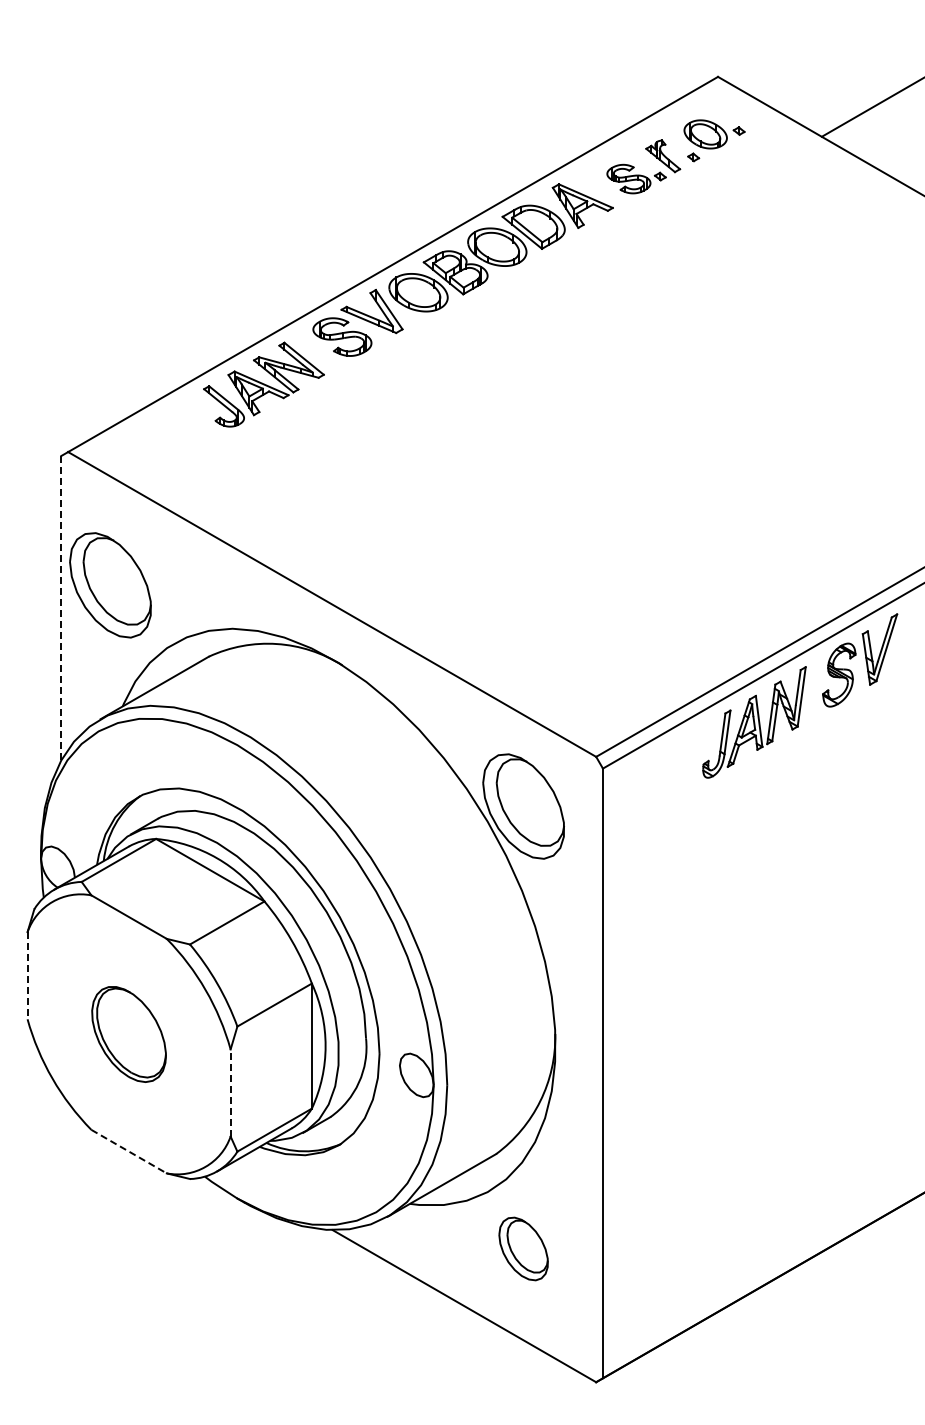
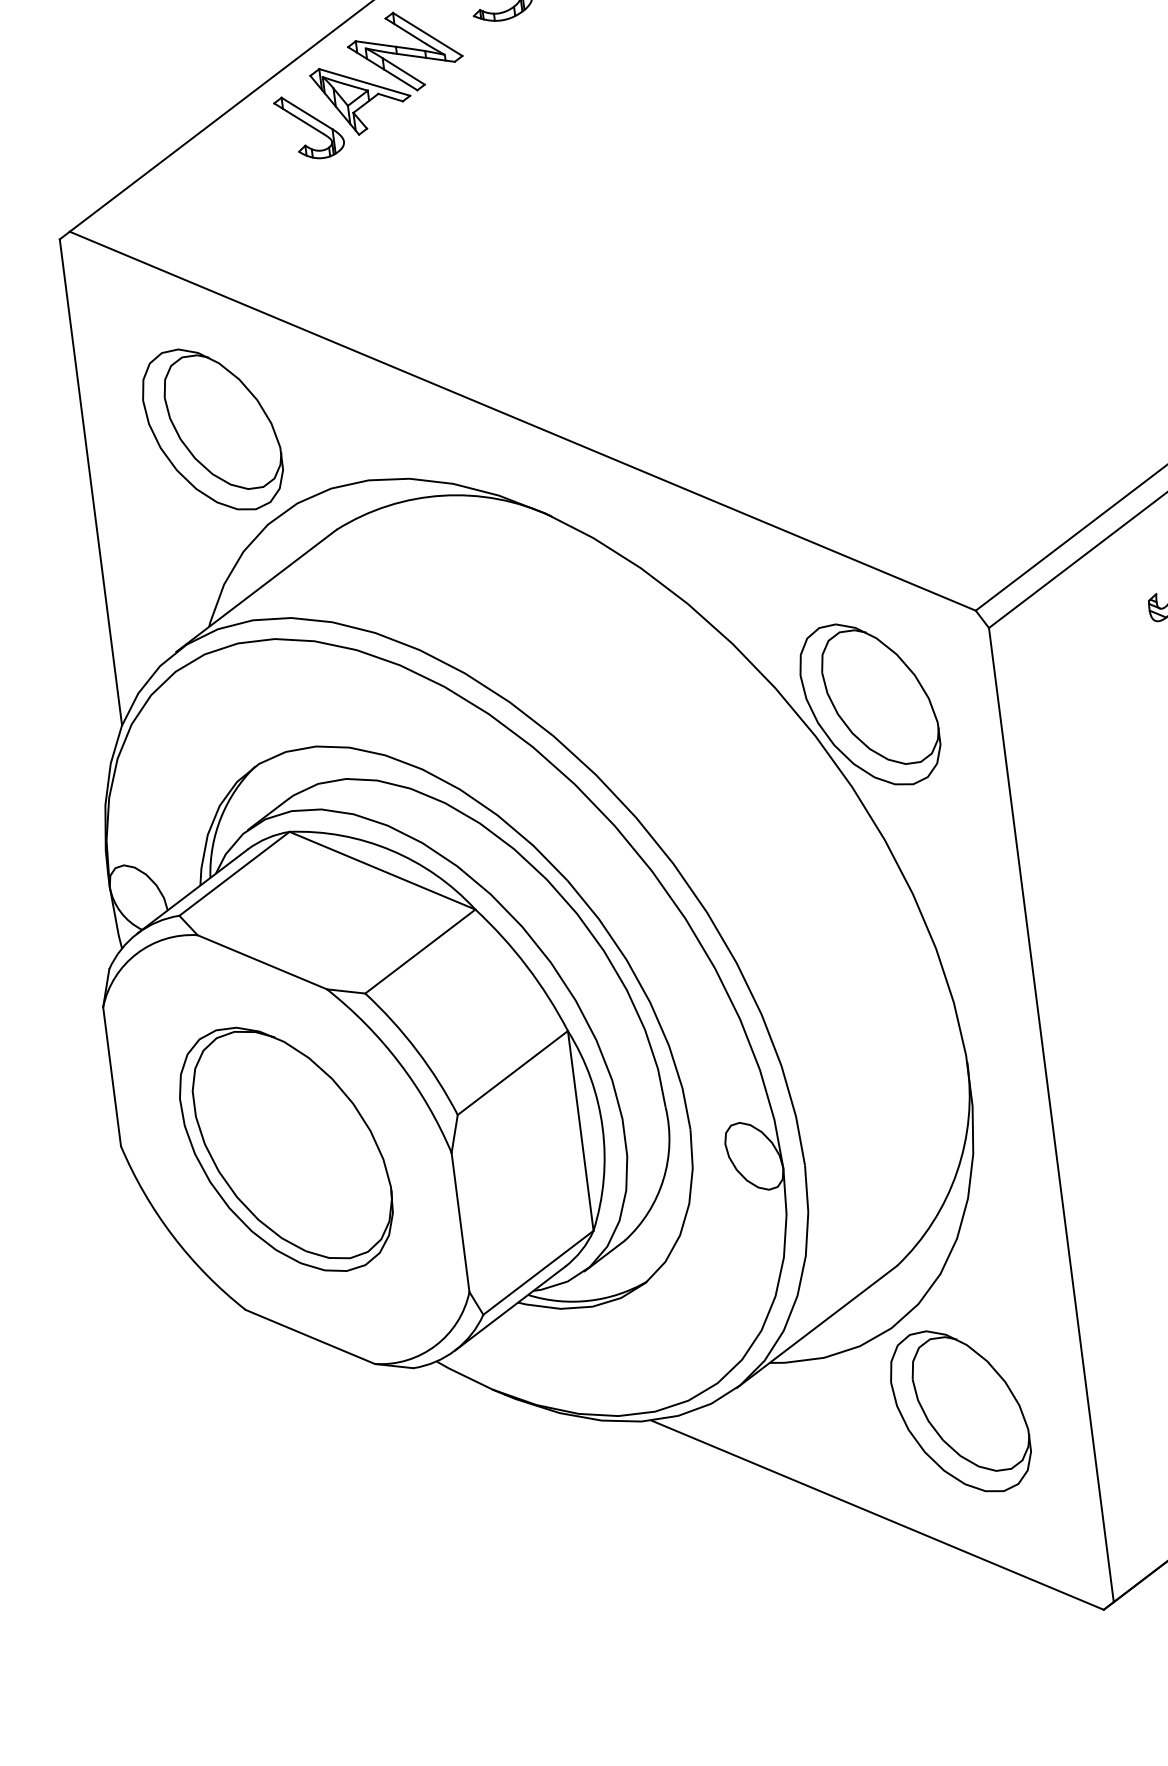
part: (110, 585) -> (212, 430), moved
line: (61, 608) -> (91, 483), dashed -> solid
line: (27, 975) -> (111, 1076), dashed -> solid
part: (128, 1034) -> (285, 1149), size x1.67
line: (230, 1093) -> (460, 1223), dashed -> solid
line: (129, 1151) -> (310, 1336), dashed -> solid
part: (523, 1248) -> (960, 1410), size x1.67

